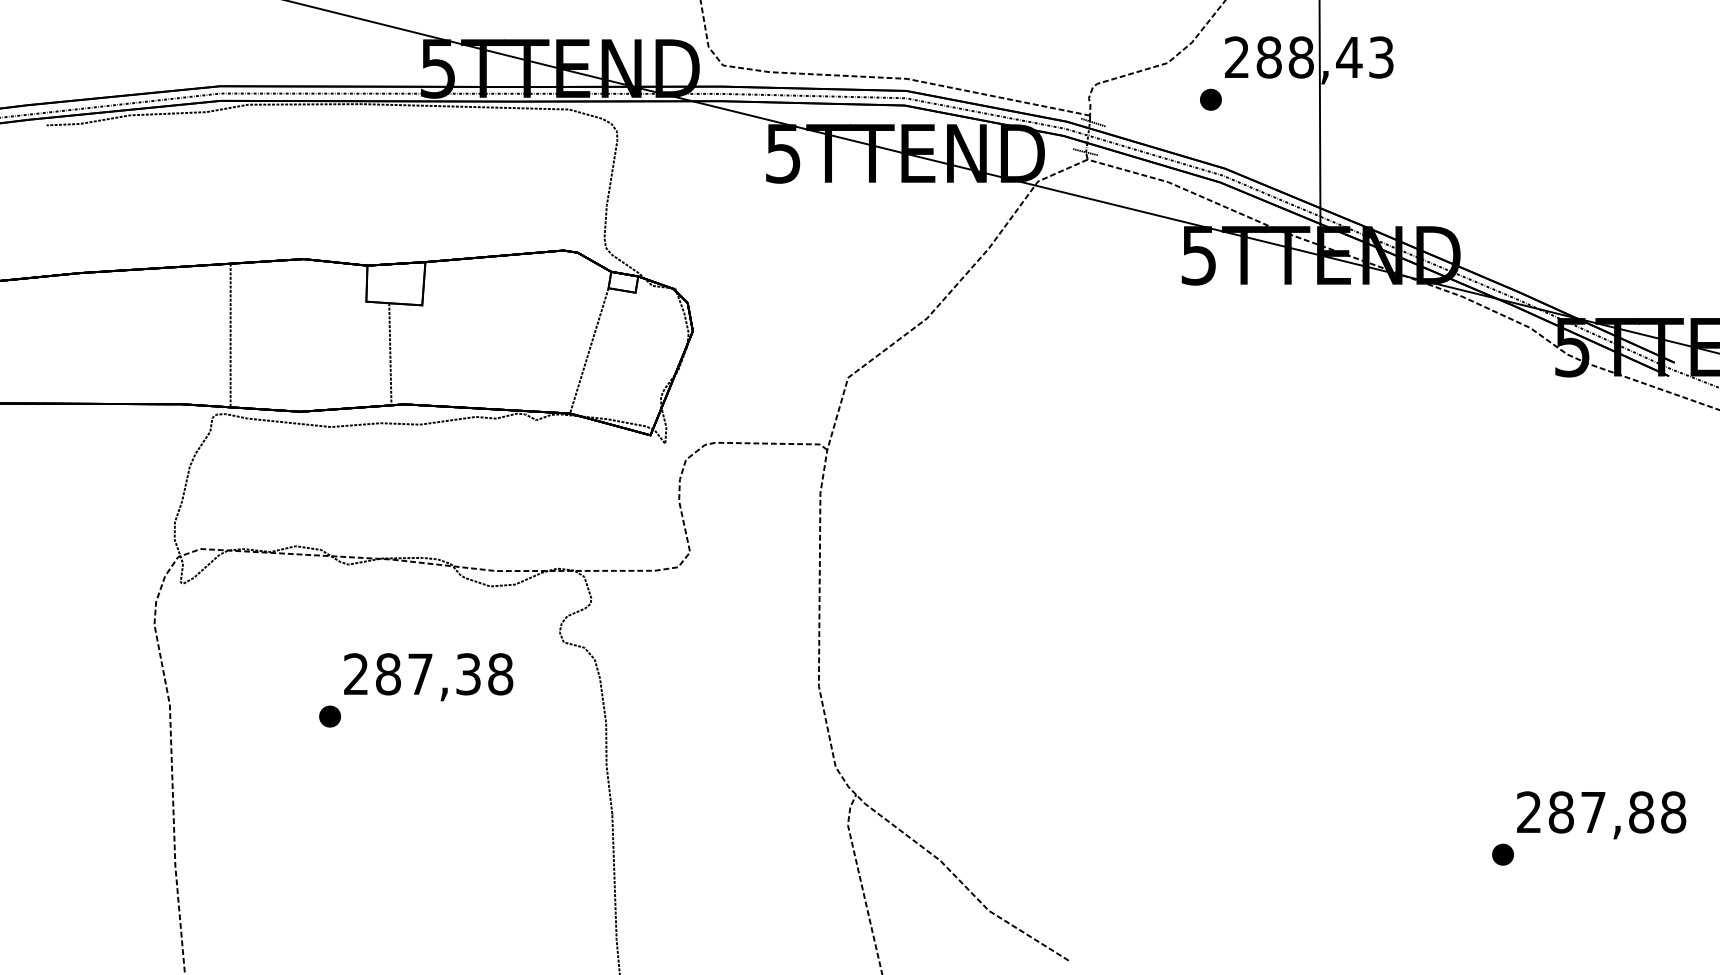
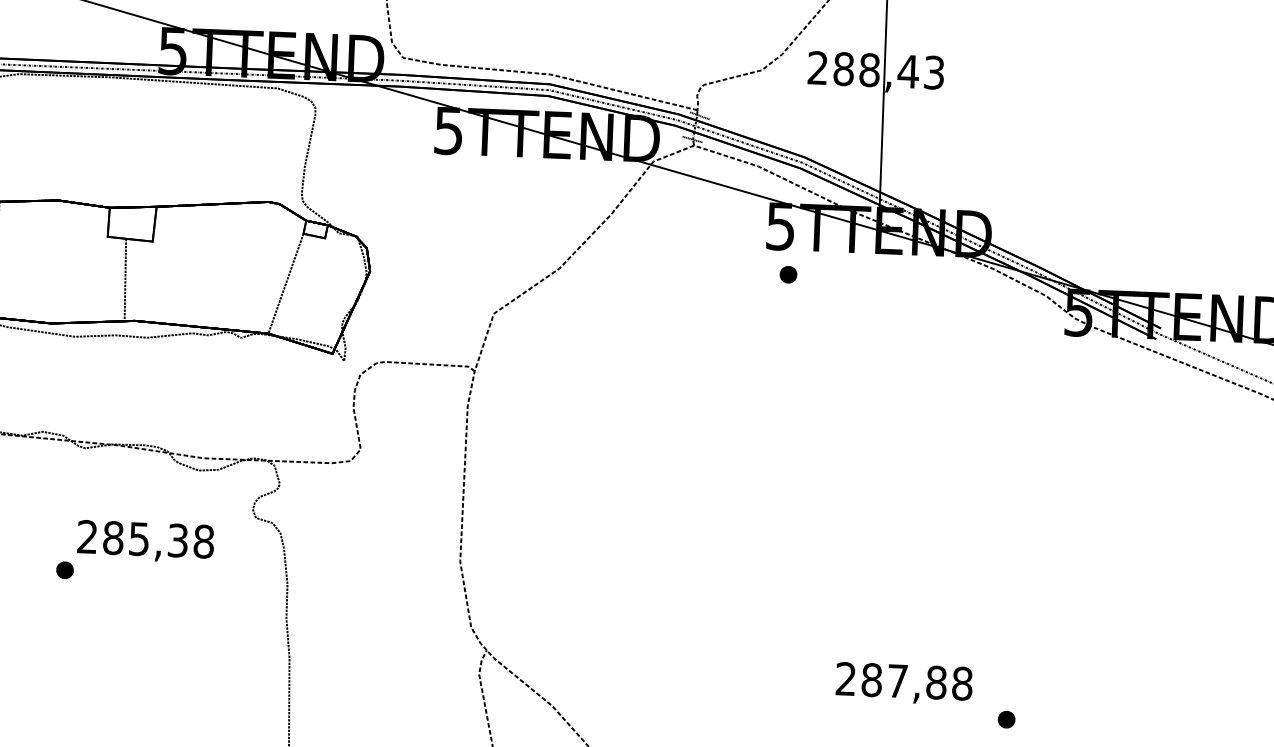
part: (1210, 99) -> (788, 274), moved
text: (420, 674) -> (139, 539), 287,38 -> 285,38
text: (1601, 815) -> (904, 683), moved

